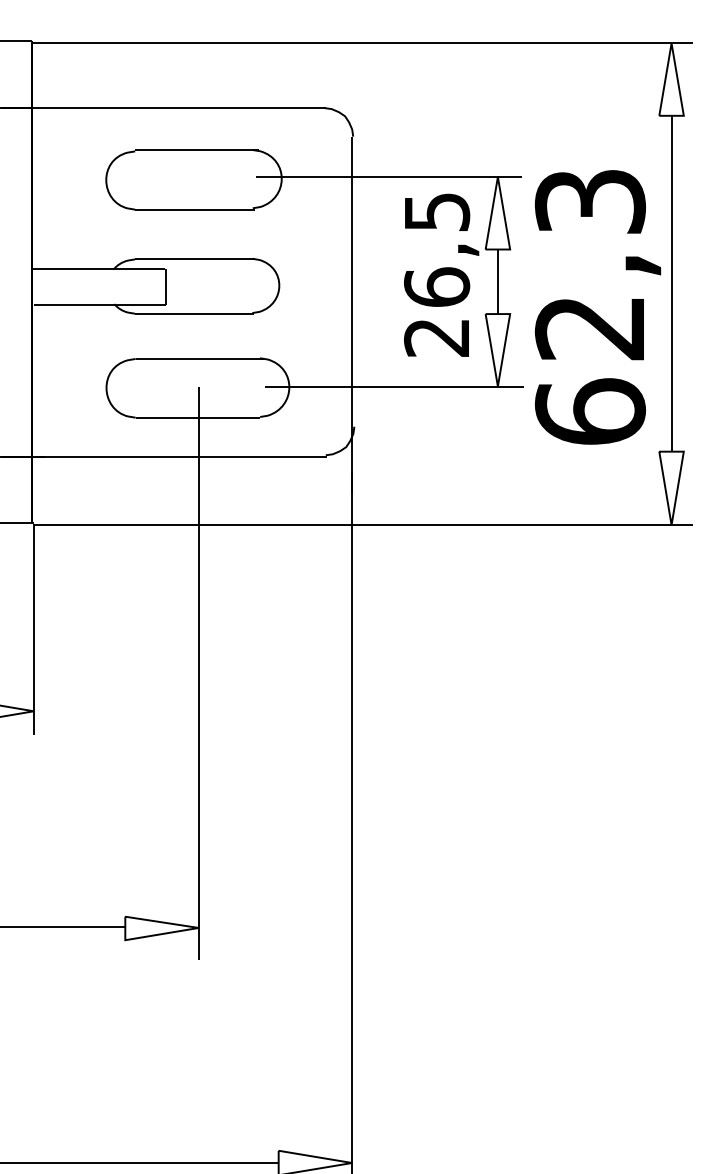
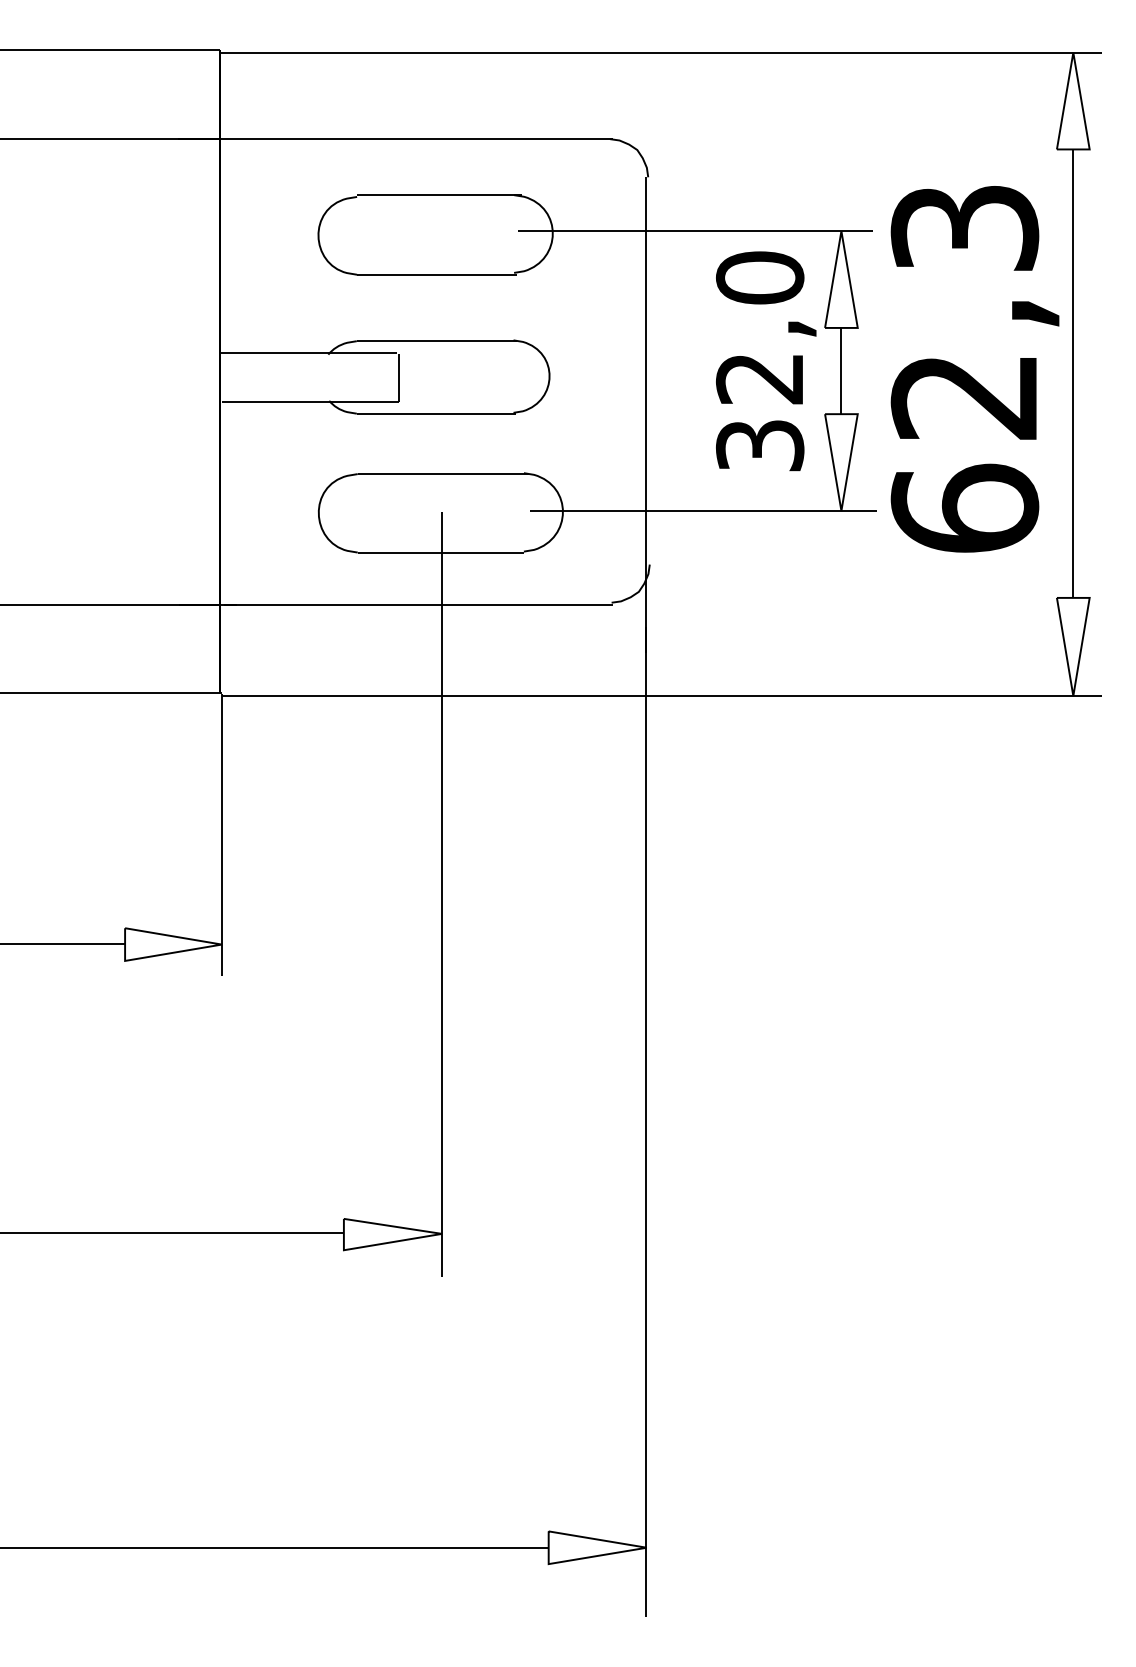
text: (437, 274) -> (760, 361), 26,5 -> 32,0
text: (597, 307) -> (974, 369), moved

